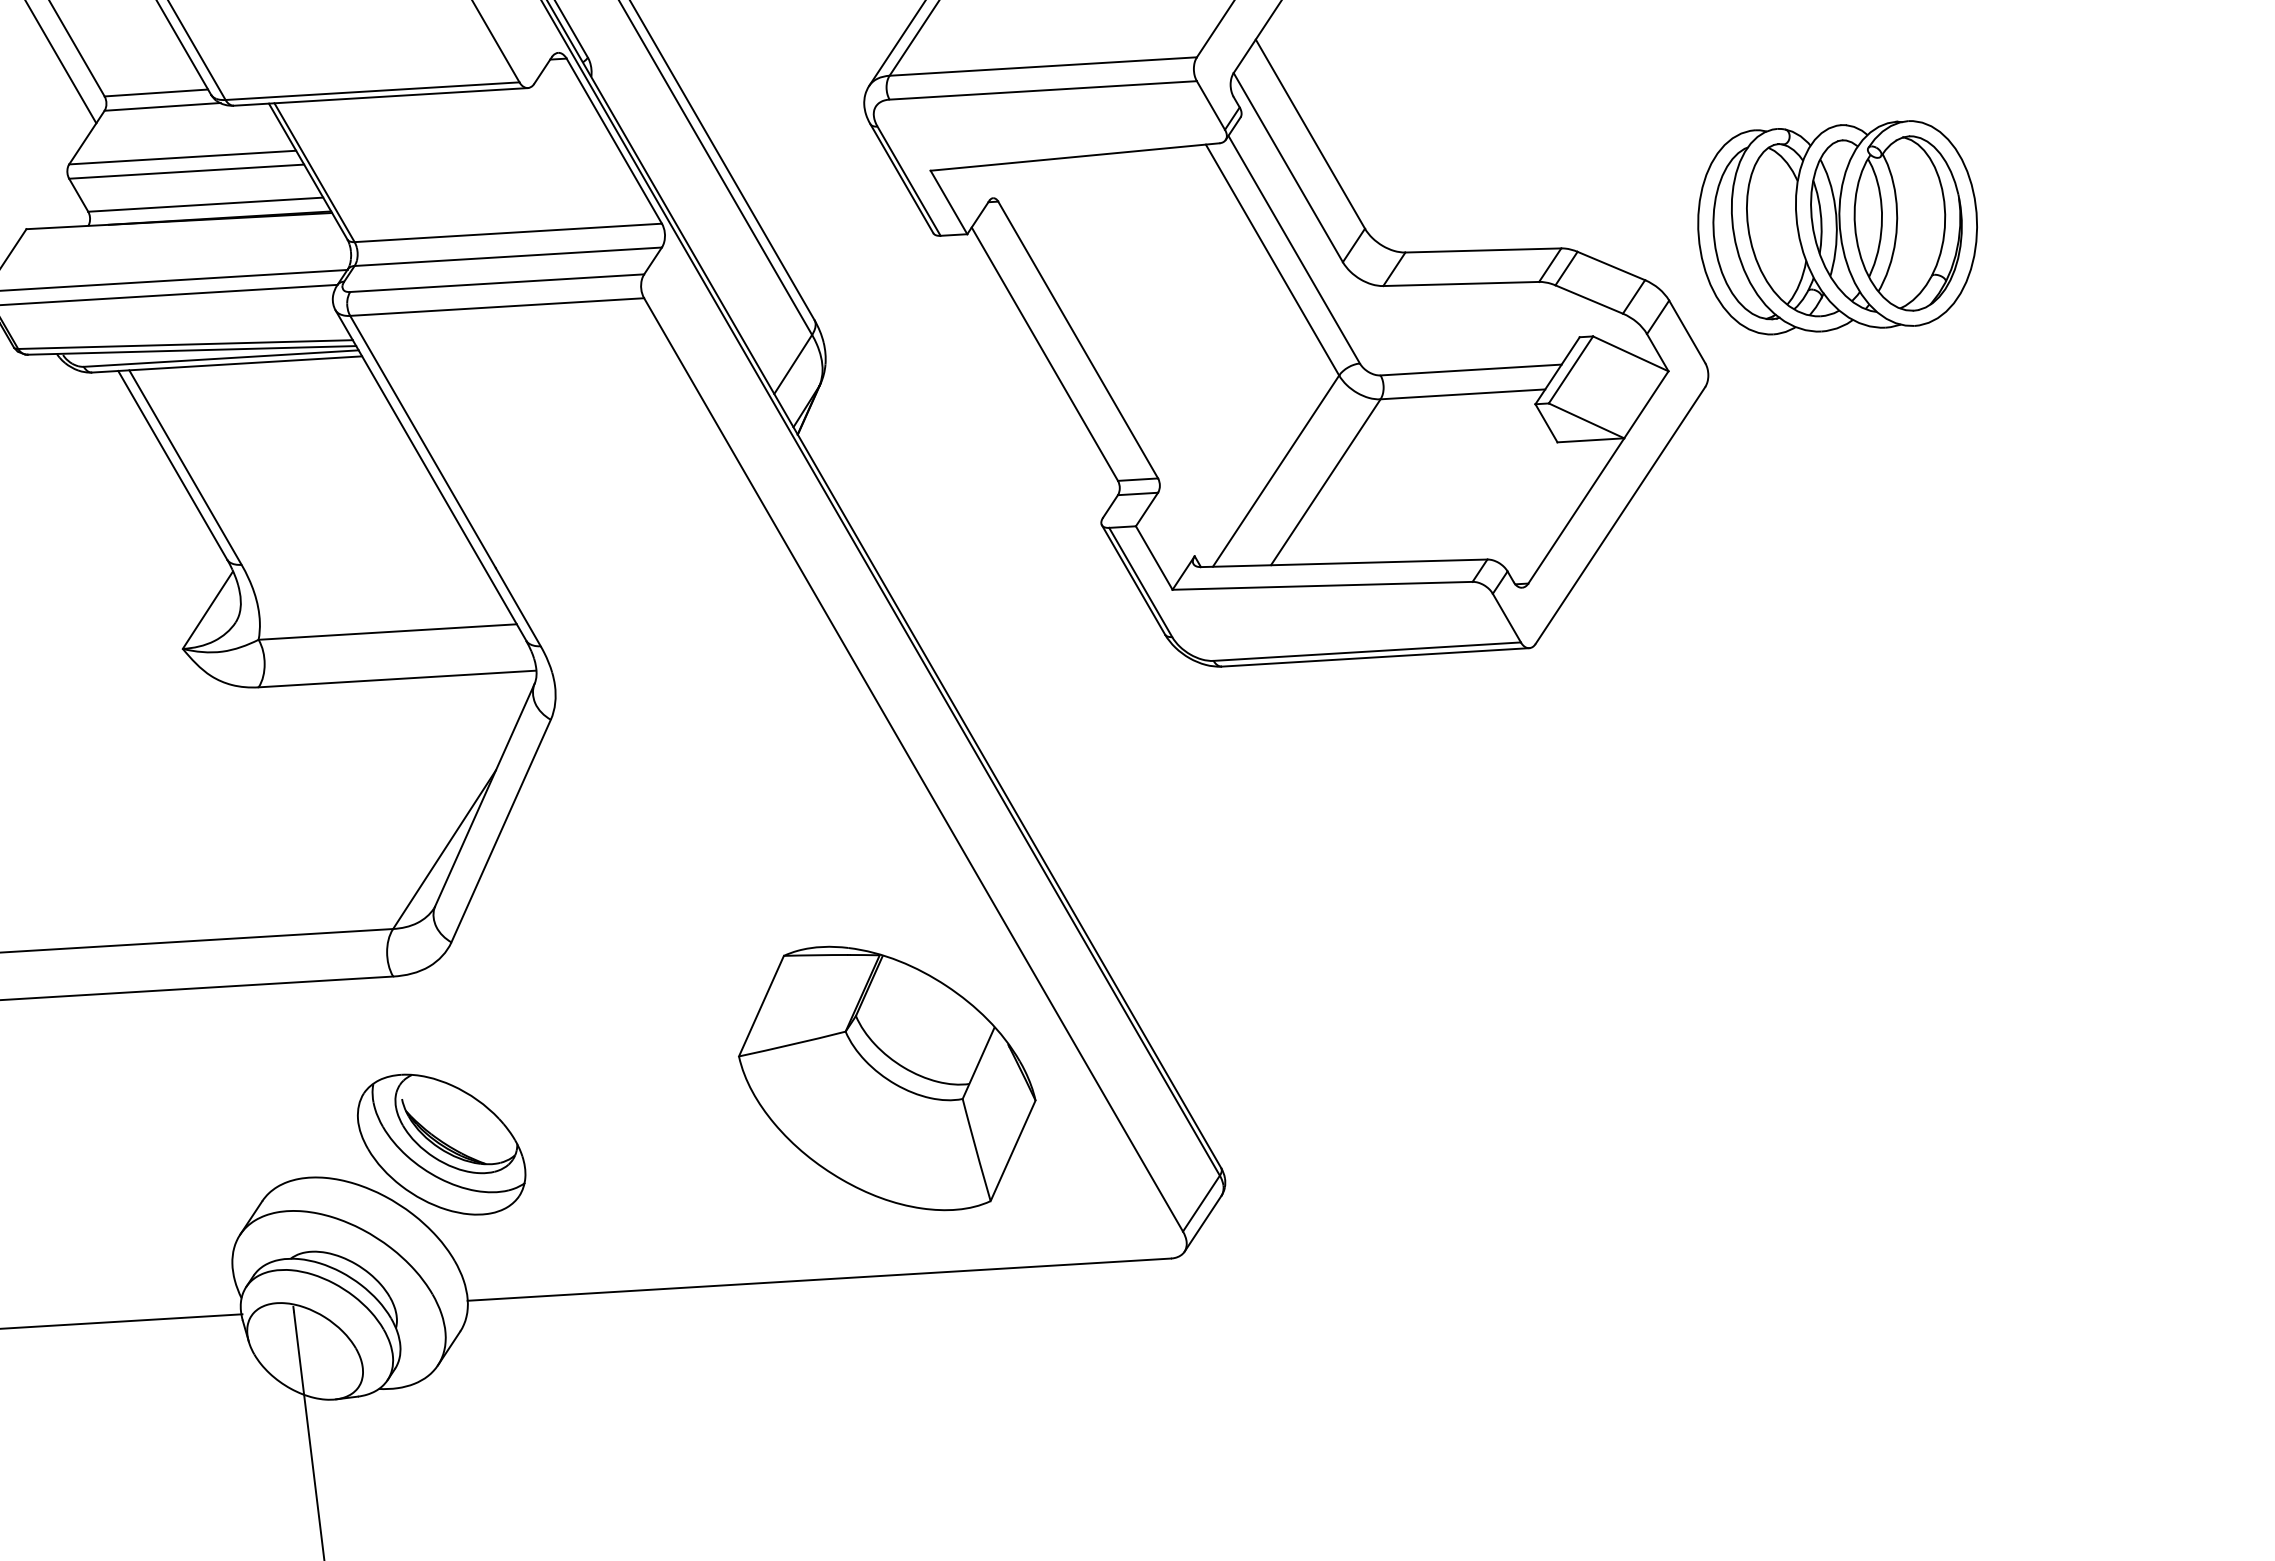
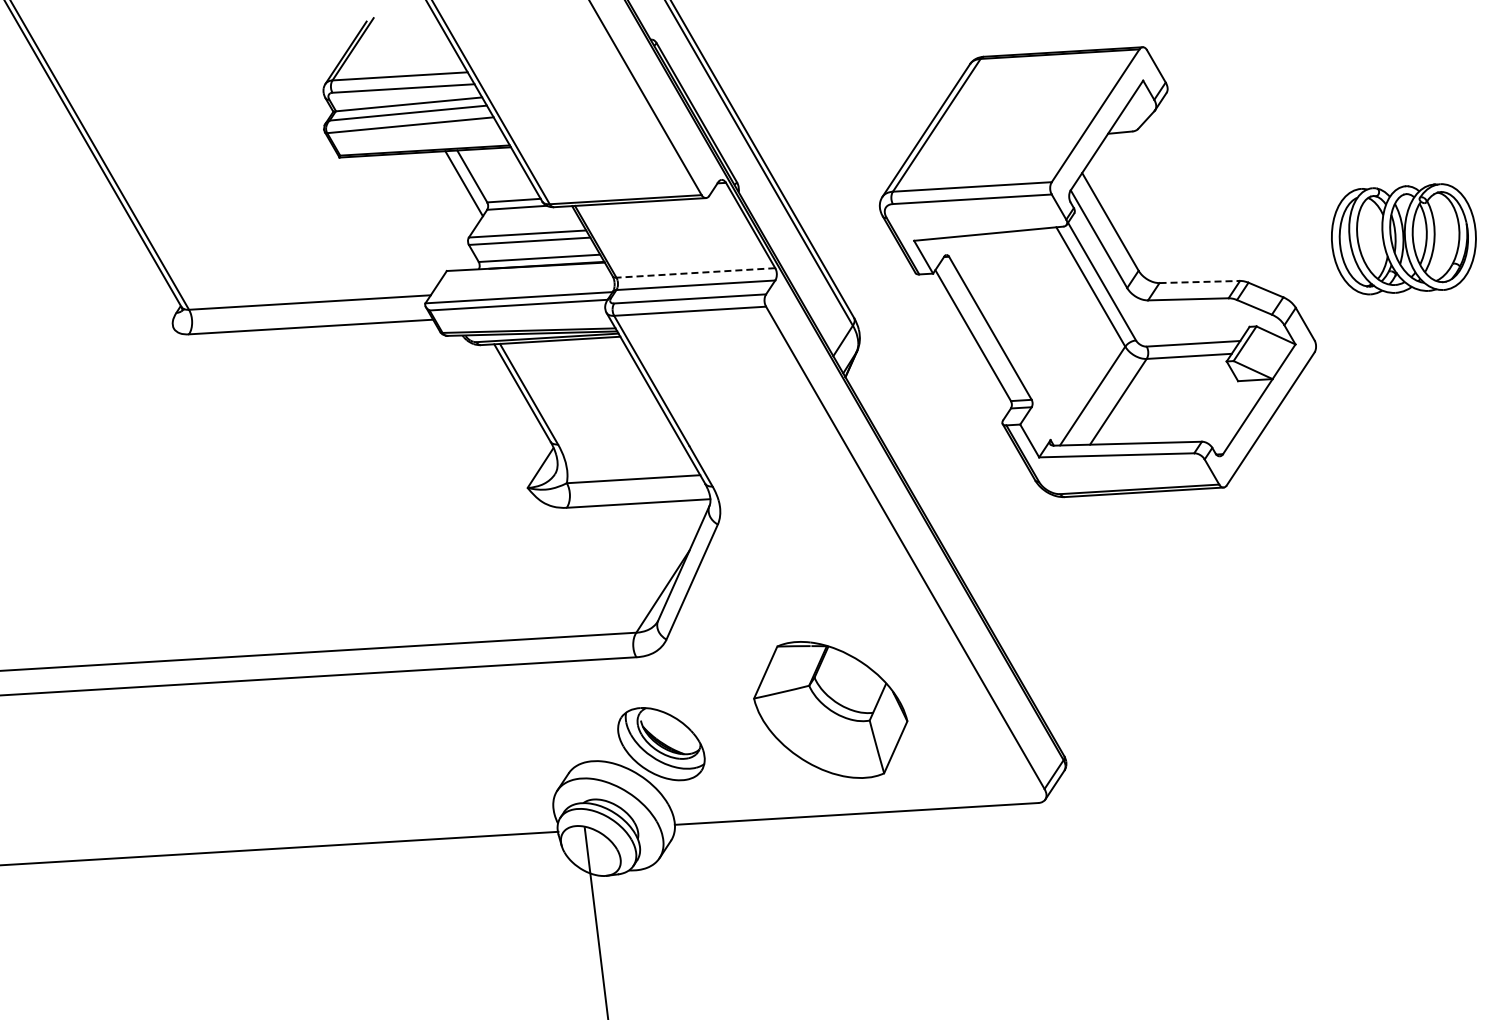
part: (1836, 228) -> (1403, 239), moved
line: (507, 232) -> (695, 272), solid -> dashed
line: (1484, 251) -> (1200, 282), solid -> dashed
part: (886, 1077) -> (830, 709), moved

